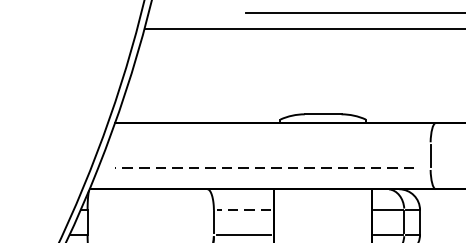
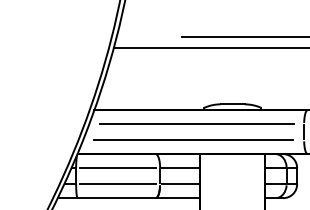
line: (268, 144) -> (196, 124), added
line: (264, 168) -> (193, 140), dashed -> solid
line: (151, 210) -> (118, 168), added
line: (243, 210) -> (179, 168), dashed -> solid
line: (151, 234) -> (118, 184), added

